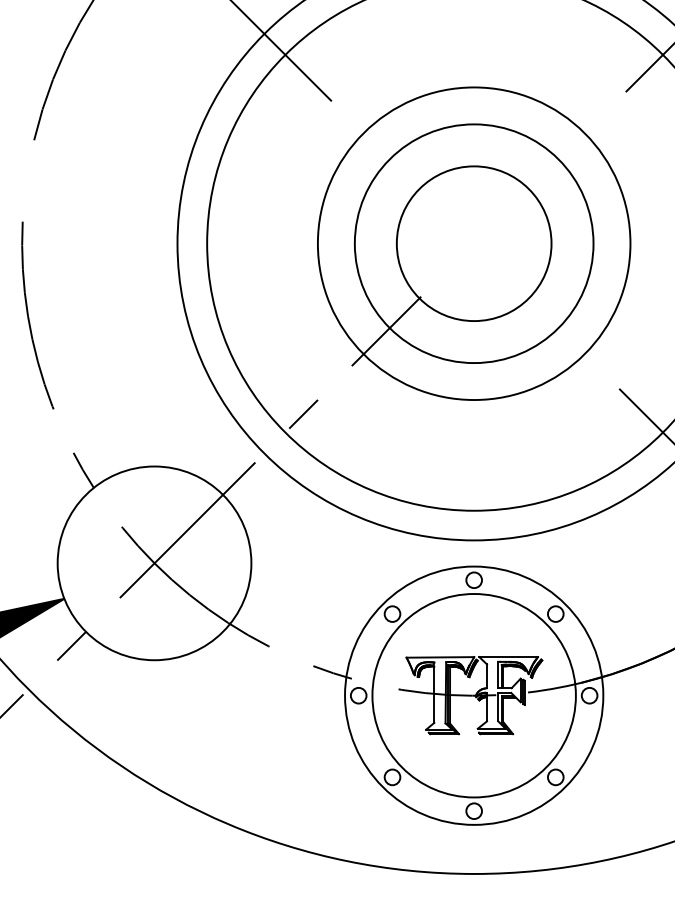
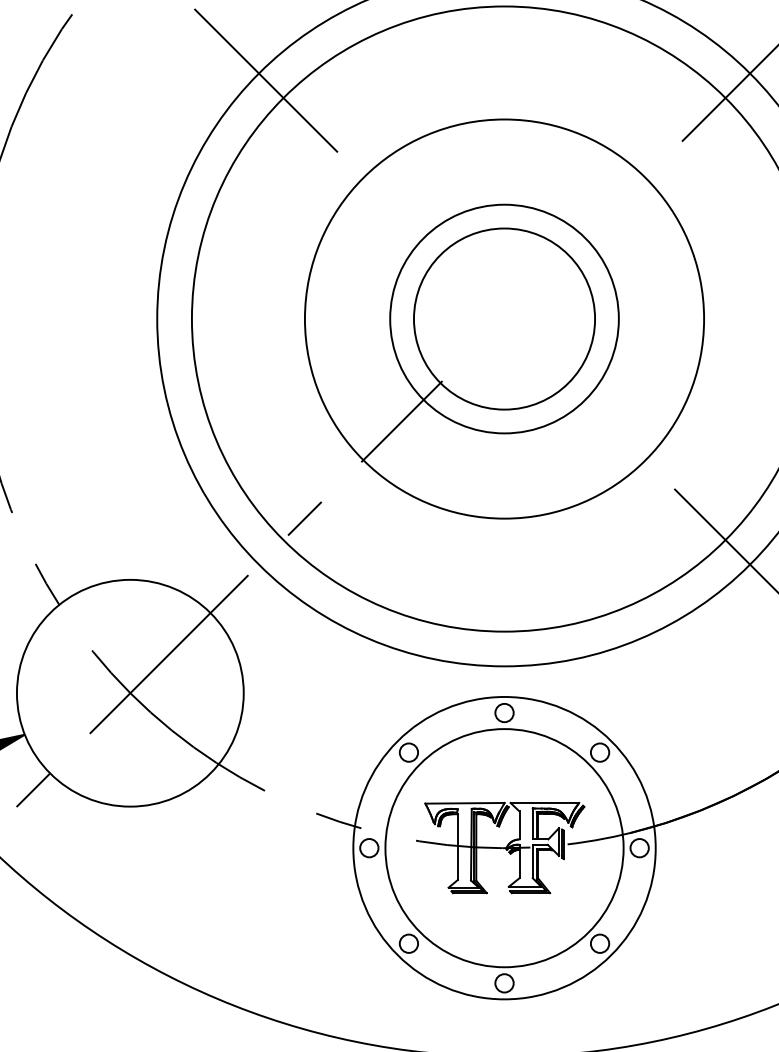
circle: (473, 243) -> (503, 318), size x0.62
circle: (473, 243) -> (503, 318), size x1.43

